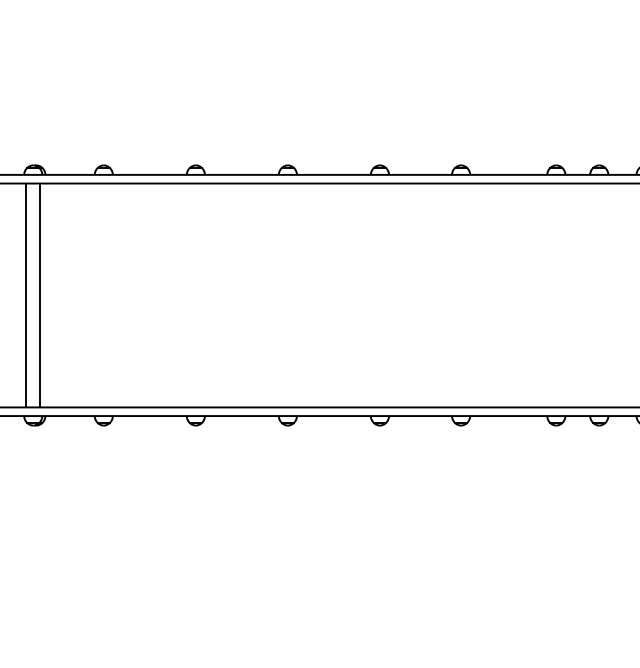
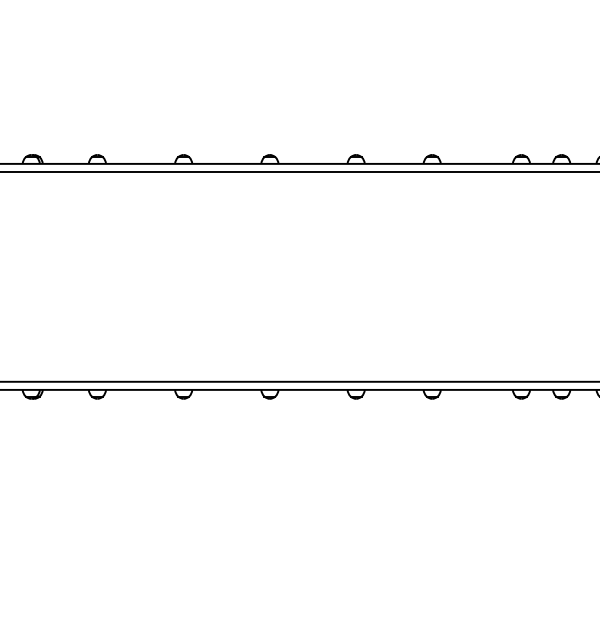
line: (26, 295) -> (24, 276), removed
line: (40, 295) -> (38, 276), removed

